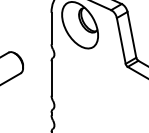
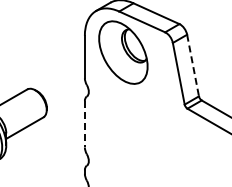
line: (132, 35) -> (193, 66), solid -> dashed
line: (51, 78) -> (84, 124), solid -> dashed

